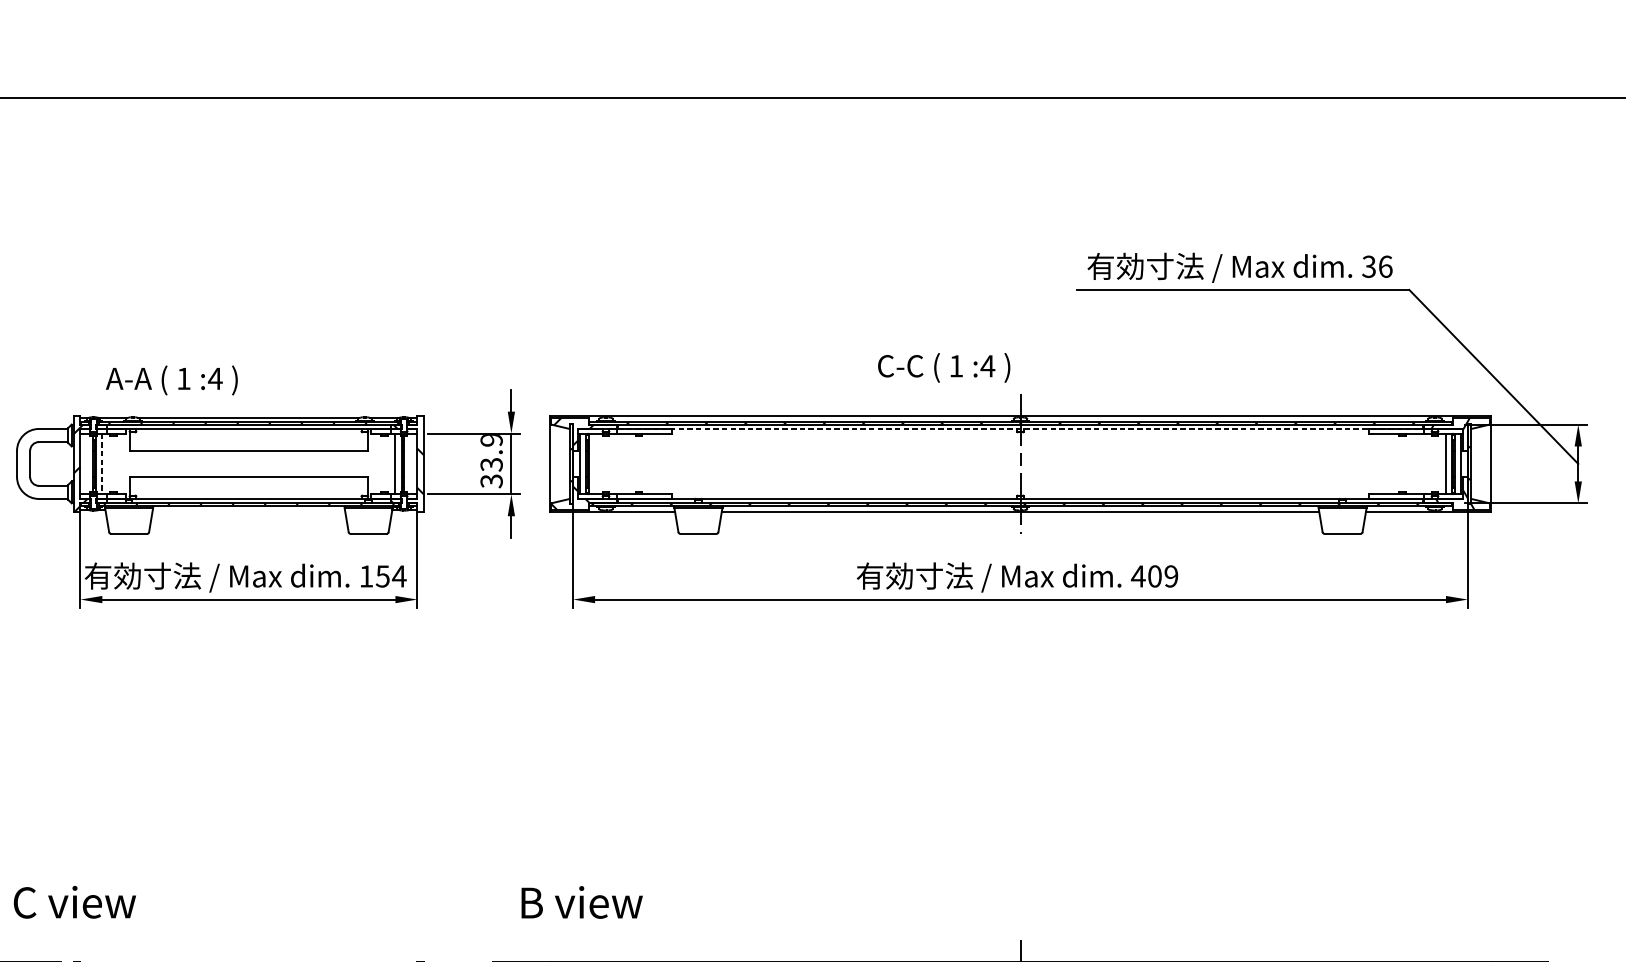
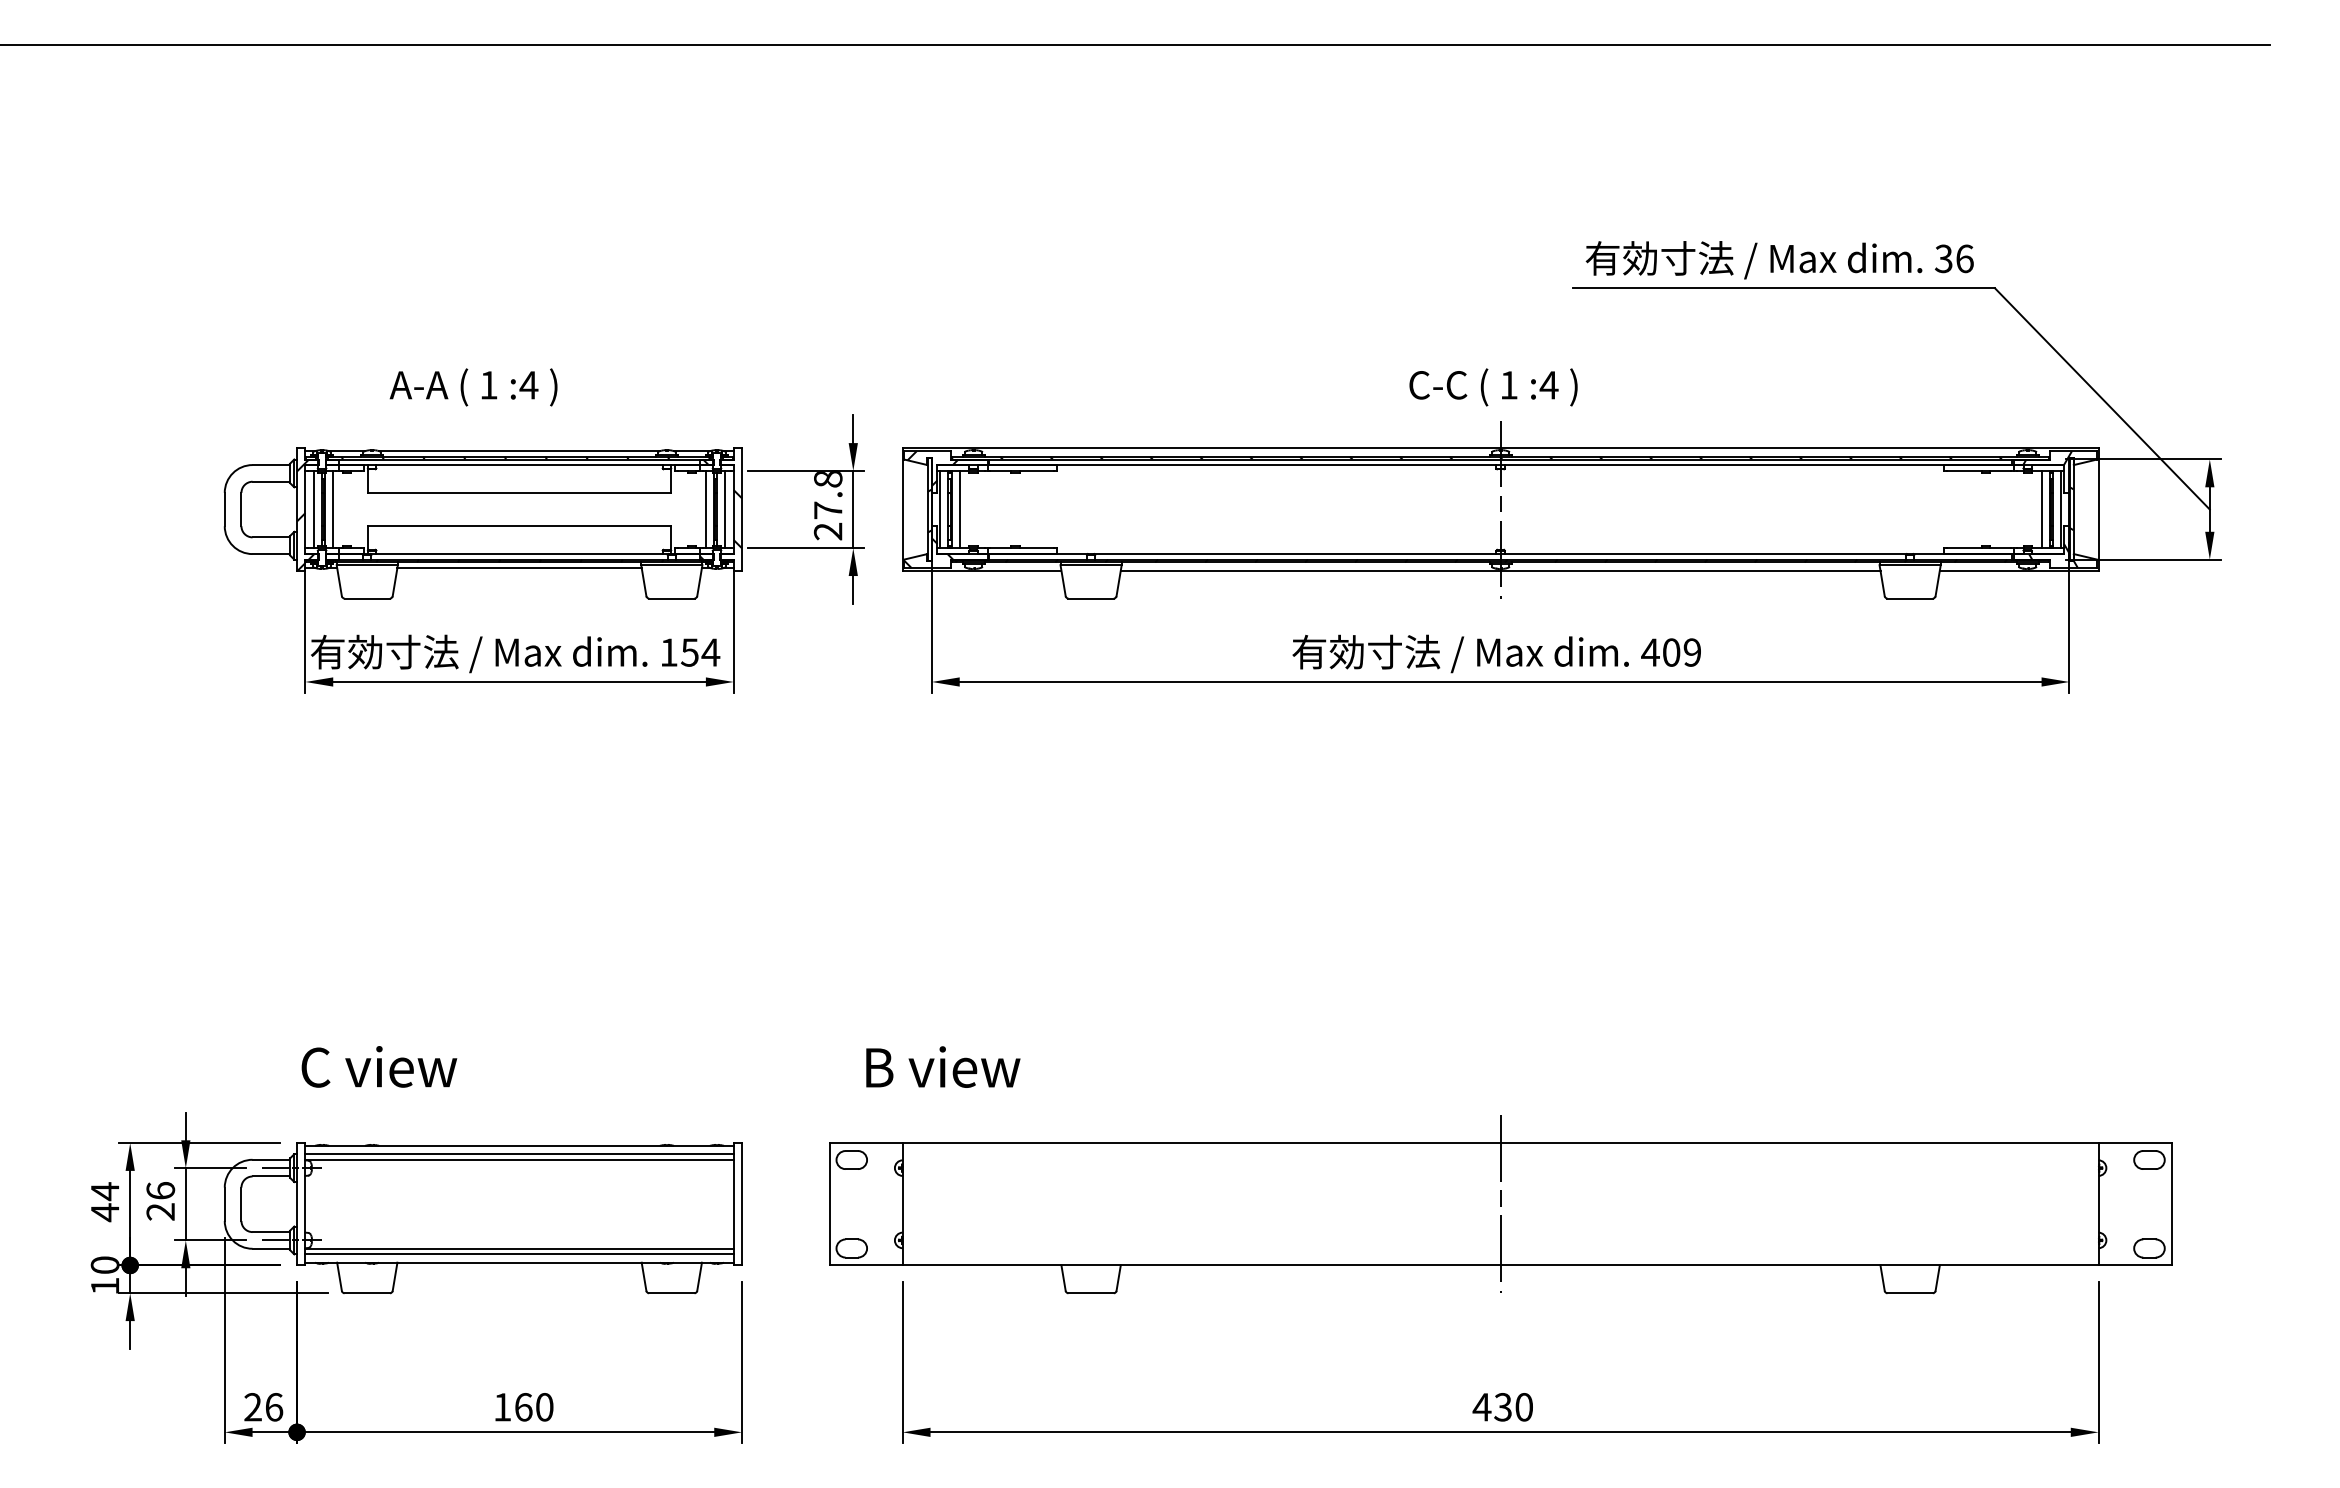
text: (944, 367) -> (1493, 387), moved
text: (171, 380) -> (473, 387), moved
line: (1020, 429) -> (1500, 465), dashed -> solid
text: (491, 461) -> (827, 506), 33.9 -> 27.8
line: (86, 463) -> (313, 509), added
line: (102, 463) -> (333, 509), dashed -> solid
line: (410, 463) -> (725, 509), added
line: (594, 463) -> (959, 509), added
line: (248, 509) -> (519, 567), added
text: (75, 901) -> (379, 1066), moved

